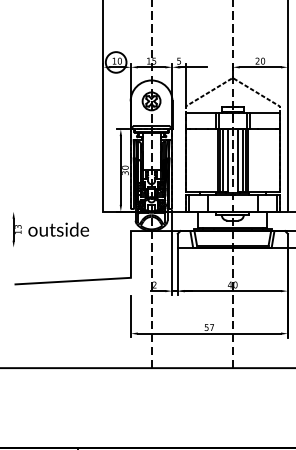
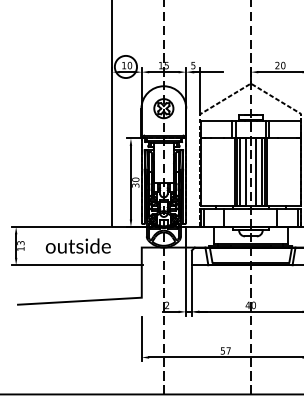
line: (55, 211) -> (60, 226), added
text: (58, 229) -> (78, 245), moved
line: (71, 247) -> (78, 265), added

